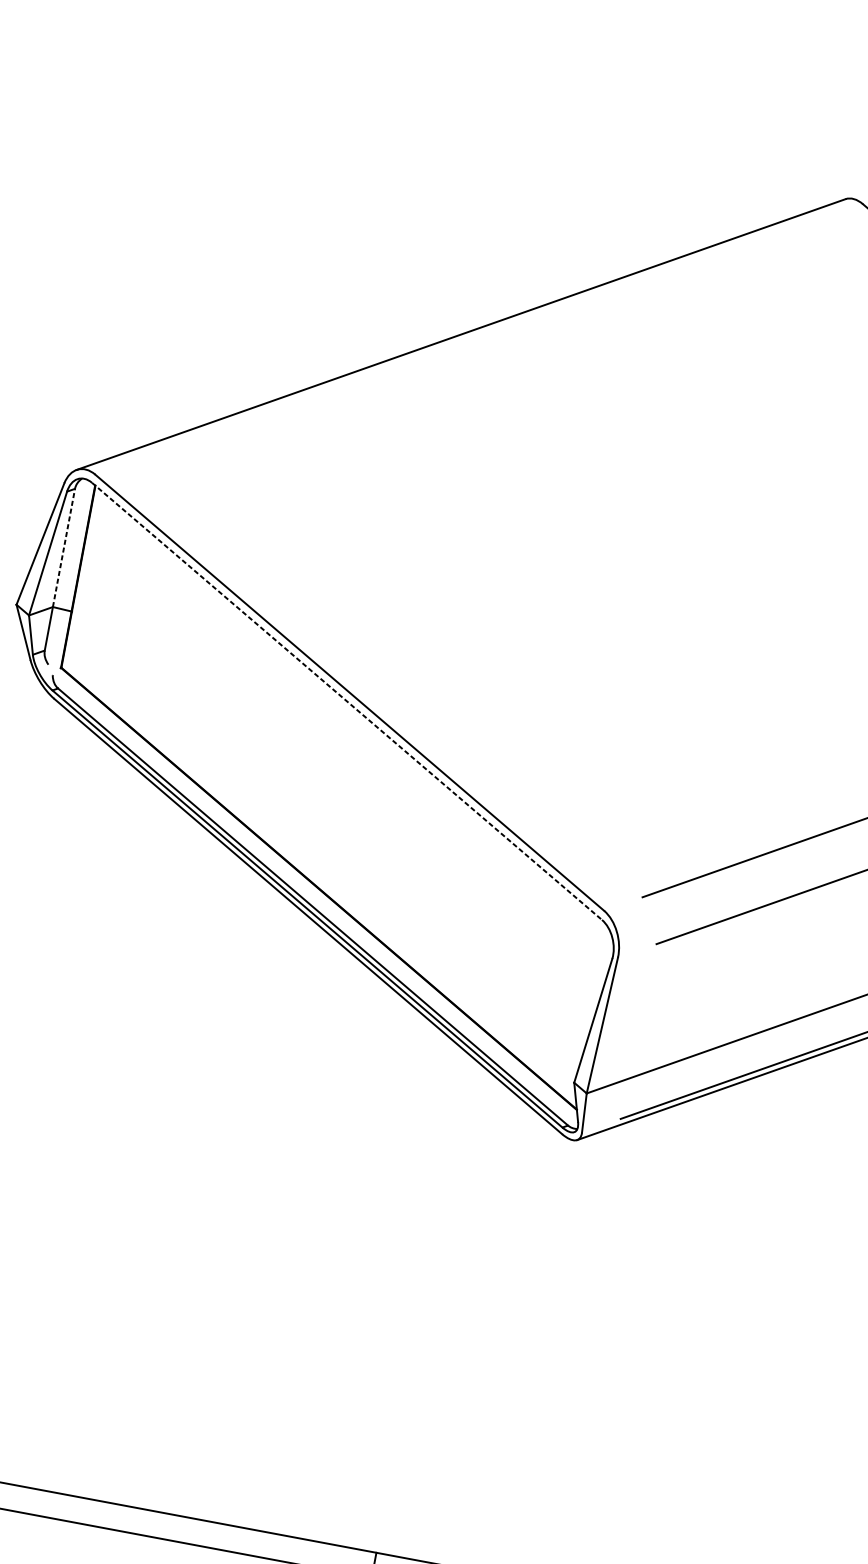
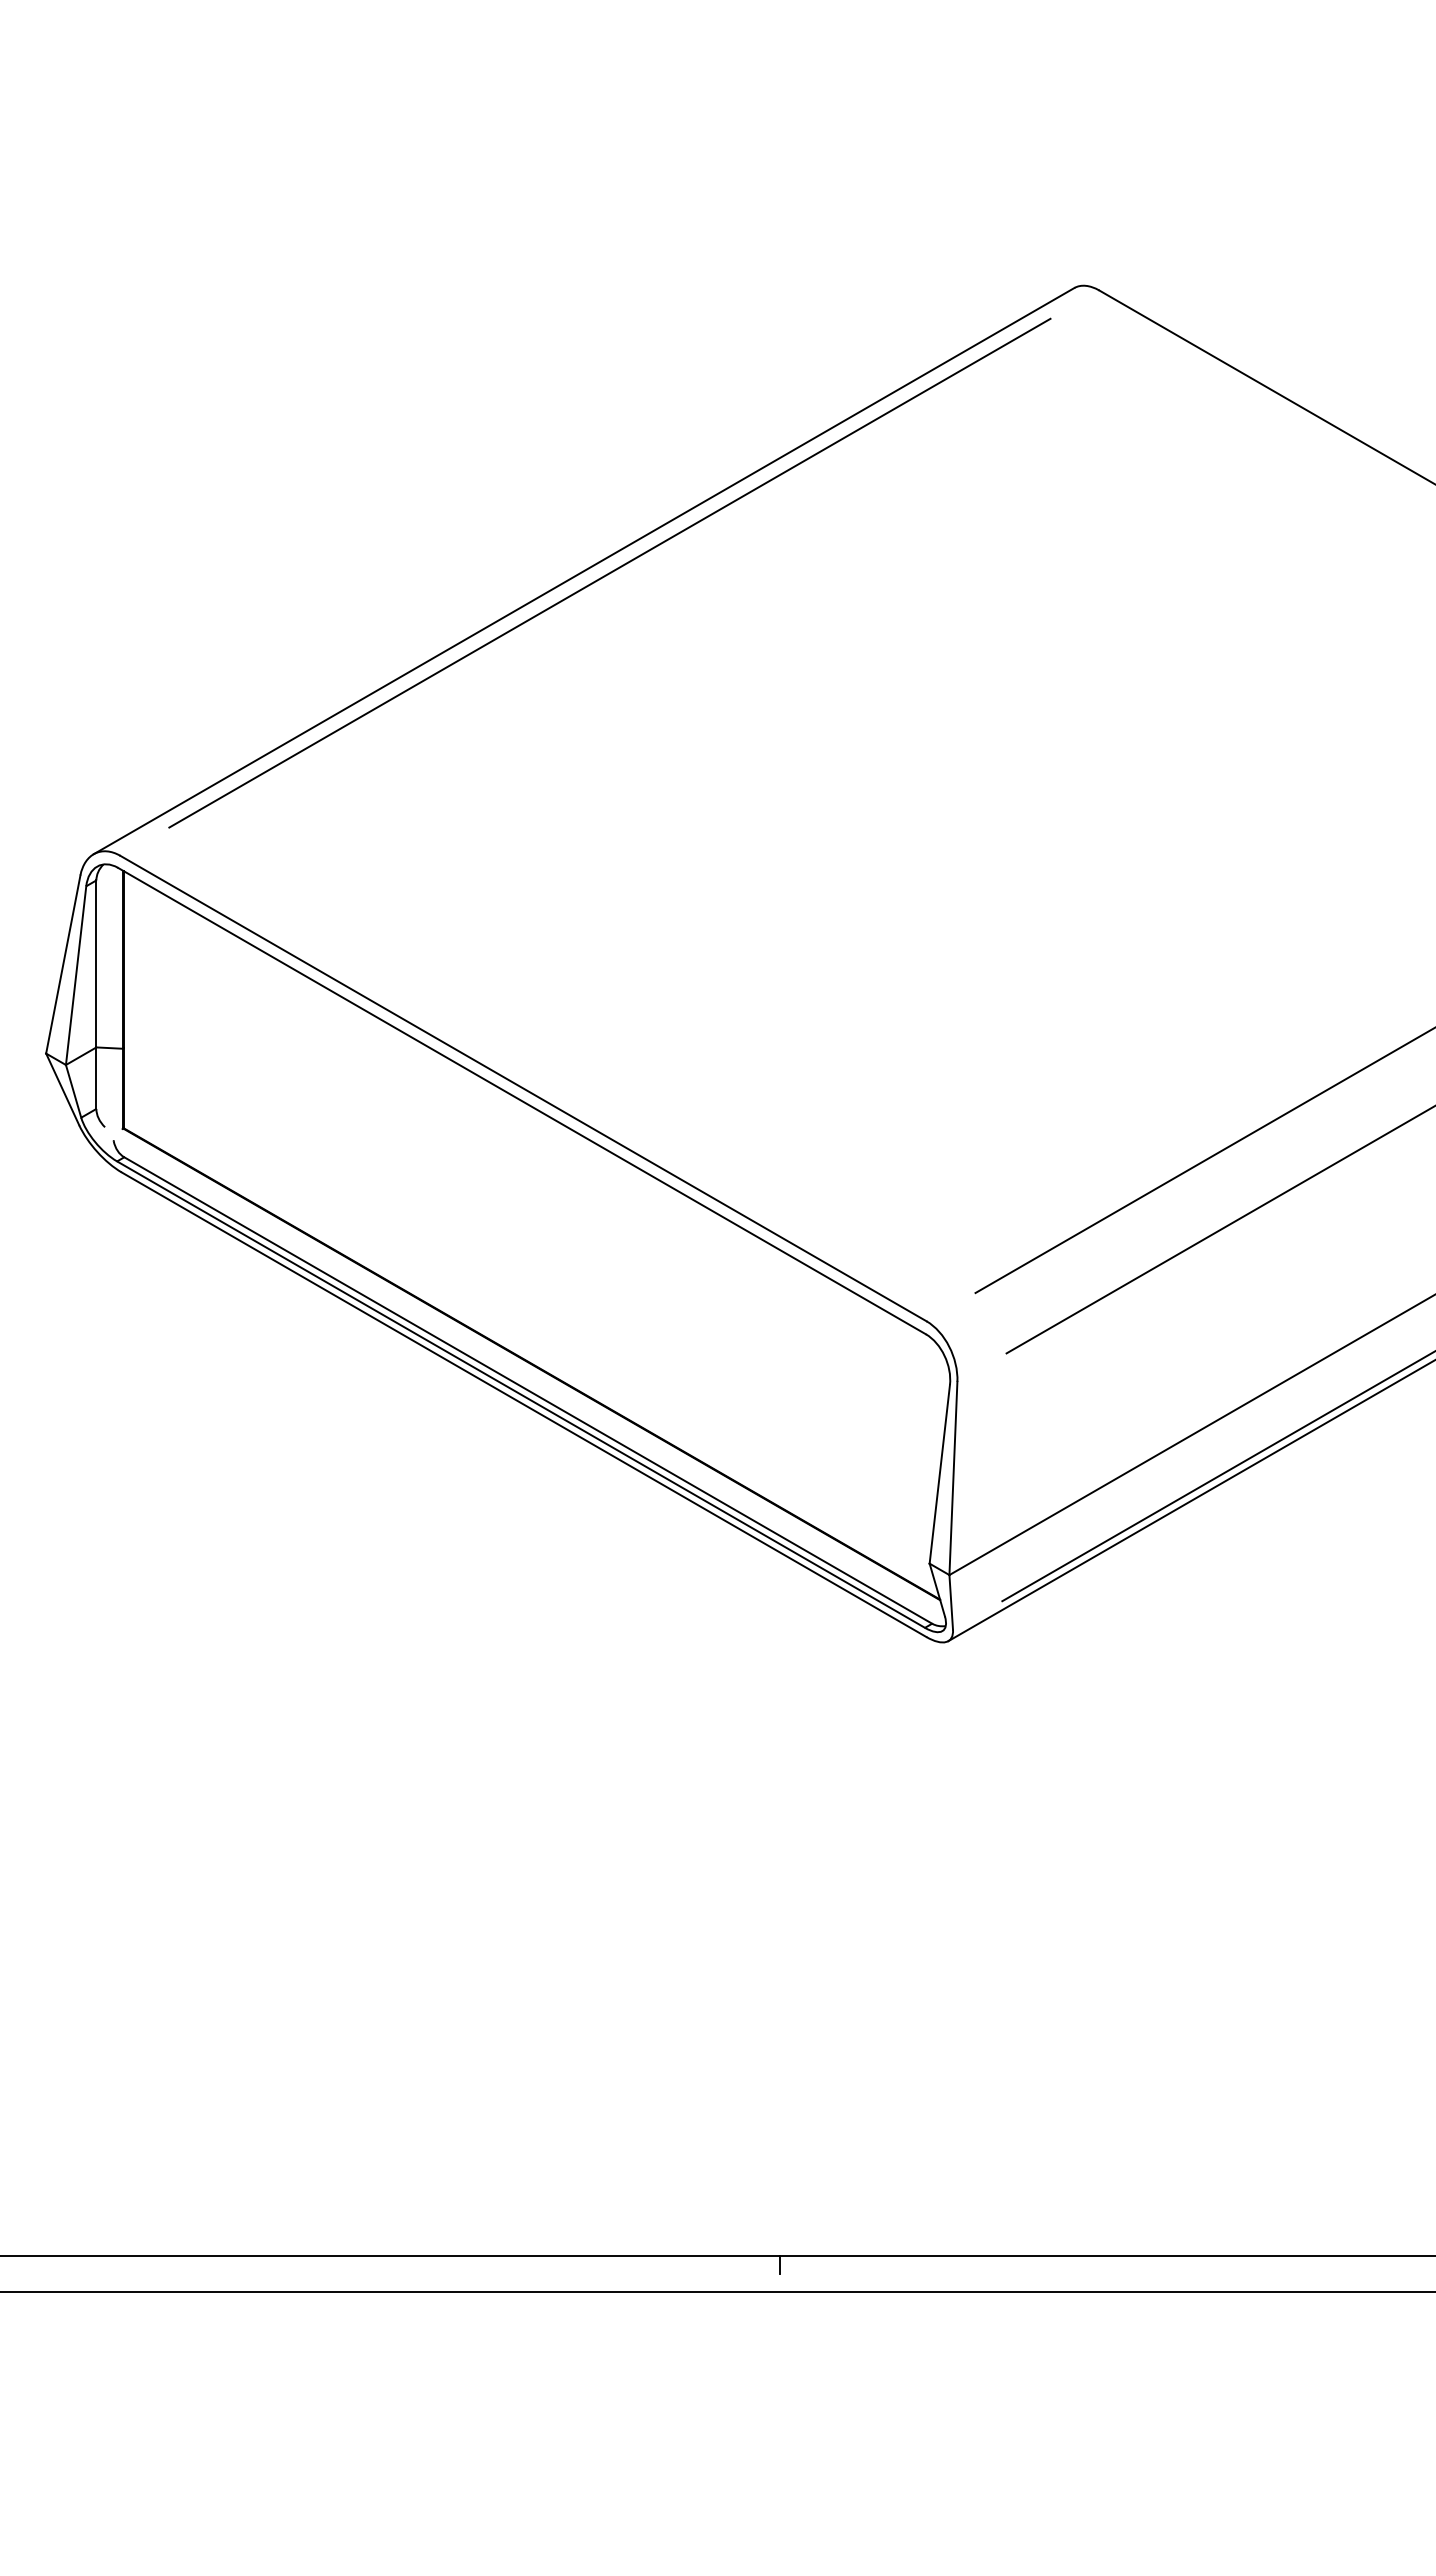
line: (478, 338) -> (609, 572), added
line: (64, 547) -> (96, 963), dashed -> solid
line: (347, 701) -> (522, 1101), dashed -> solid

